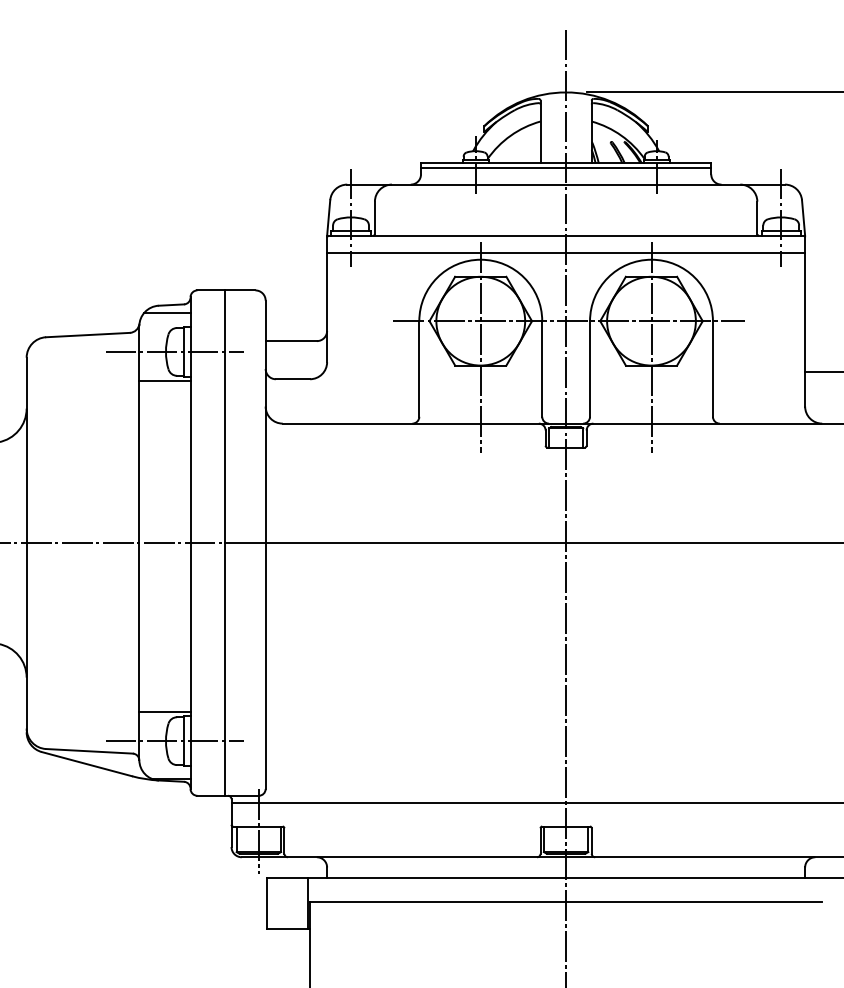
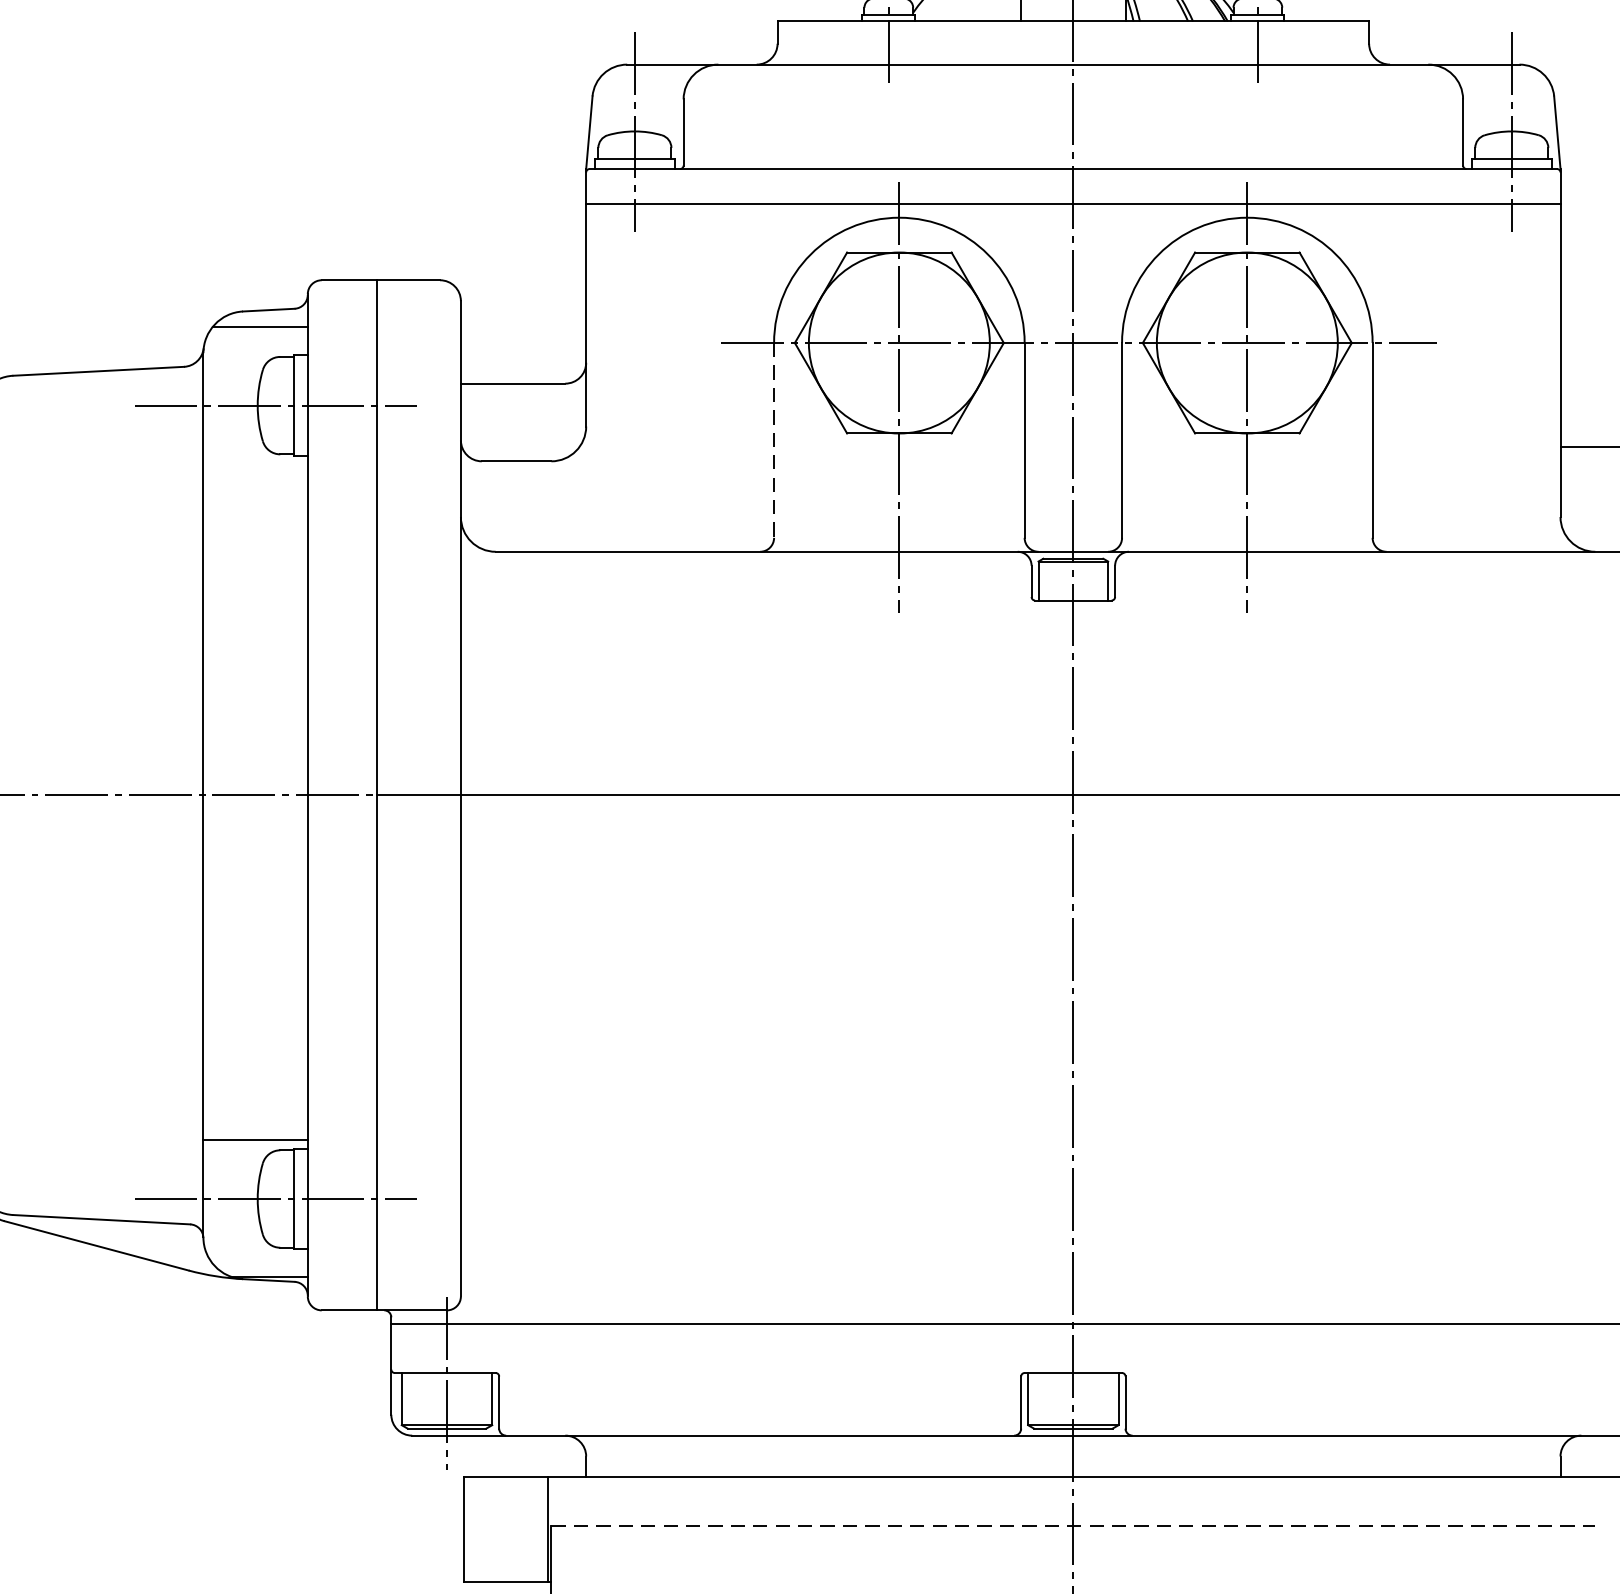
line: (566, 167) -> (1074, 29), removed
line: (419, 369) -> (774, 441), solid -> dashed
line: (164, 380) -> (254, 463), removed
line: (566, 901) -> (1074, 1525), solid -> dashed

